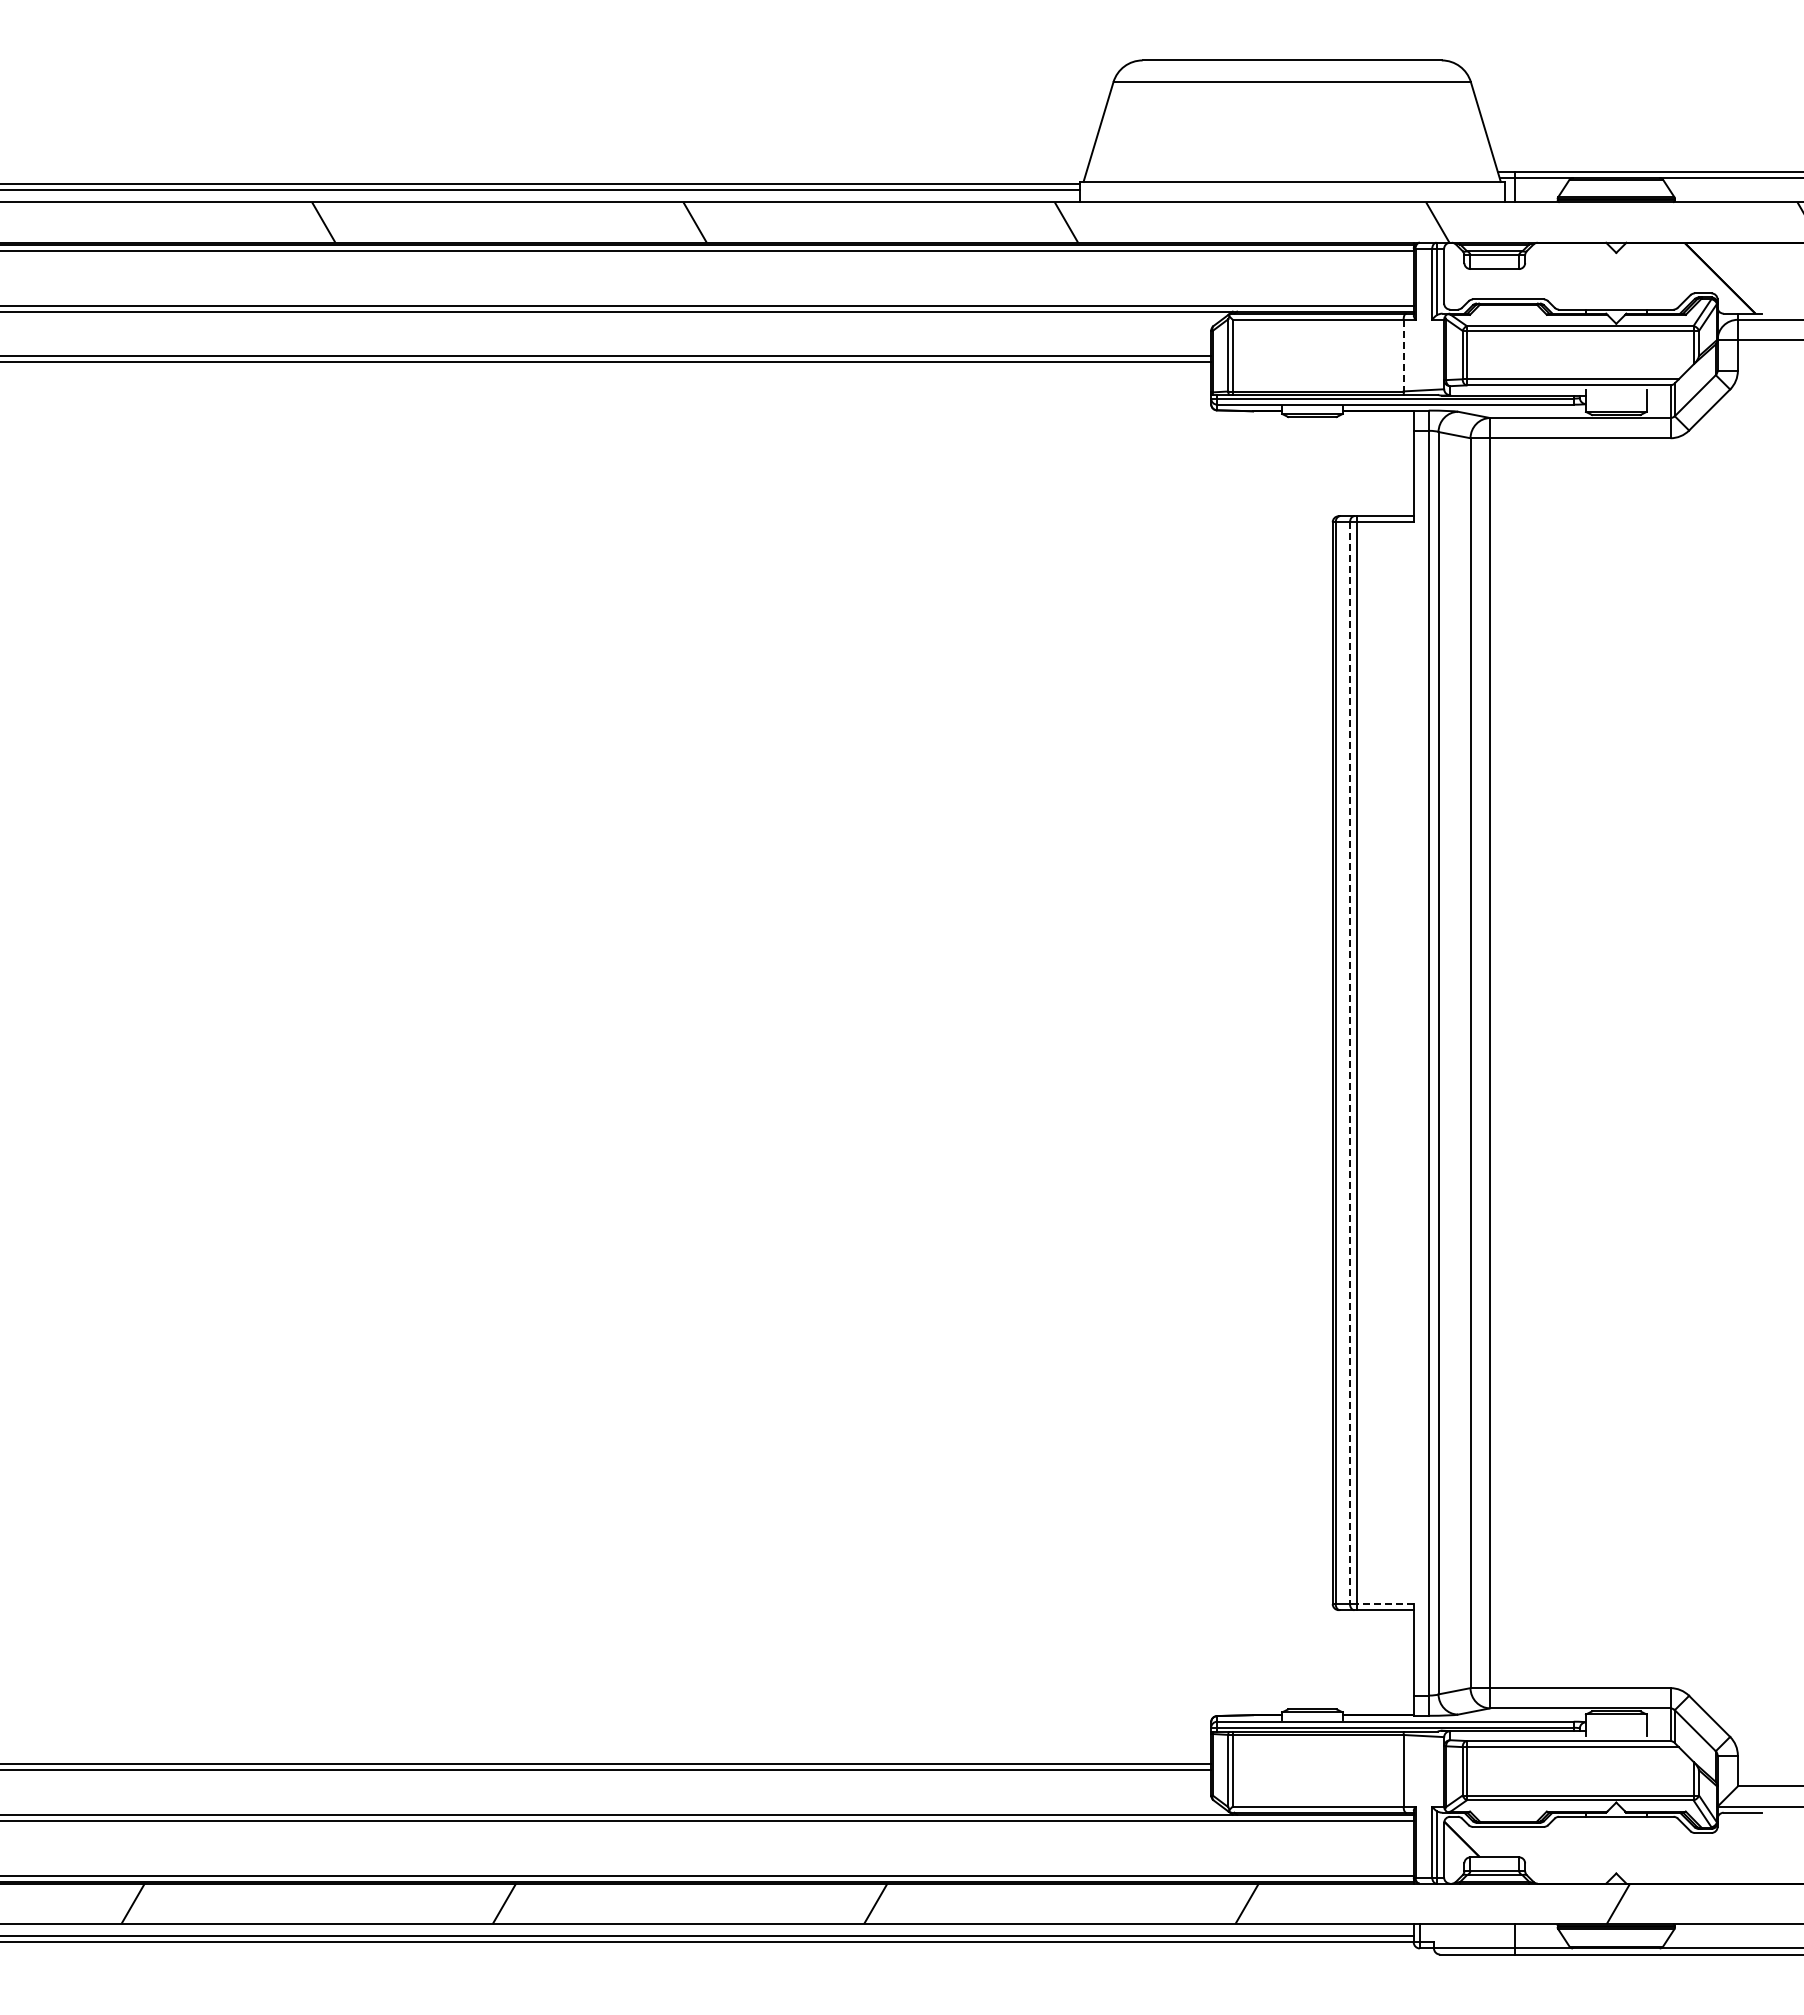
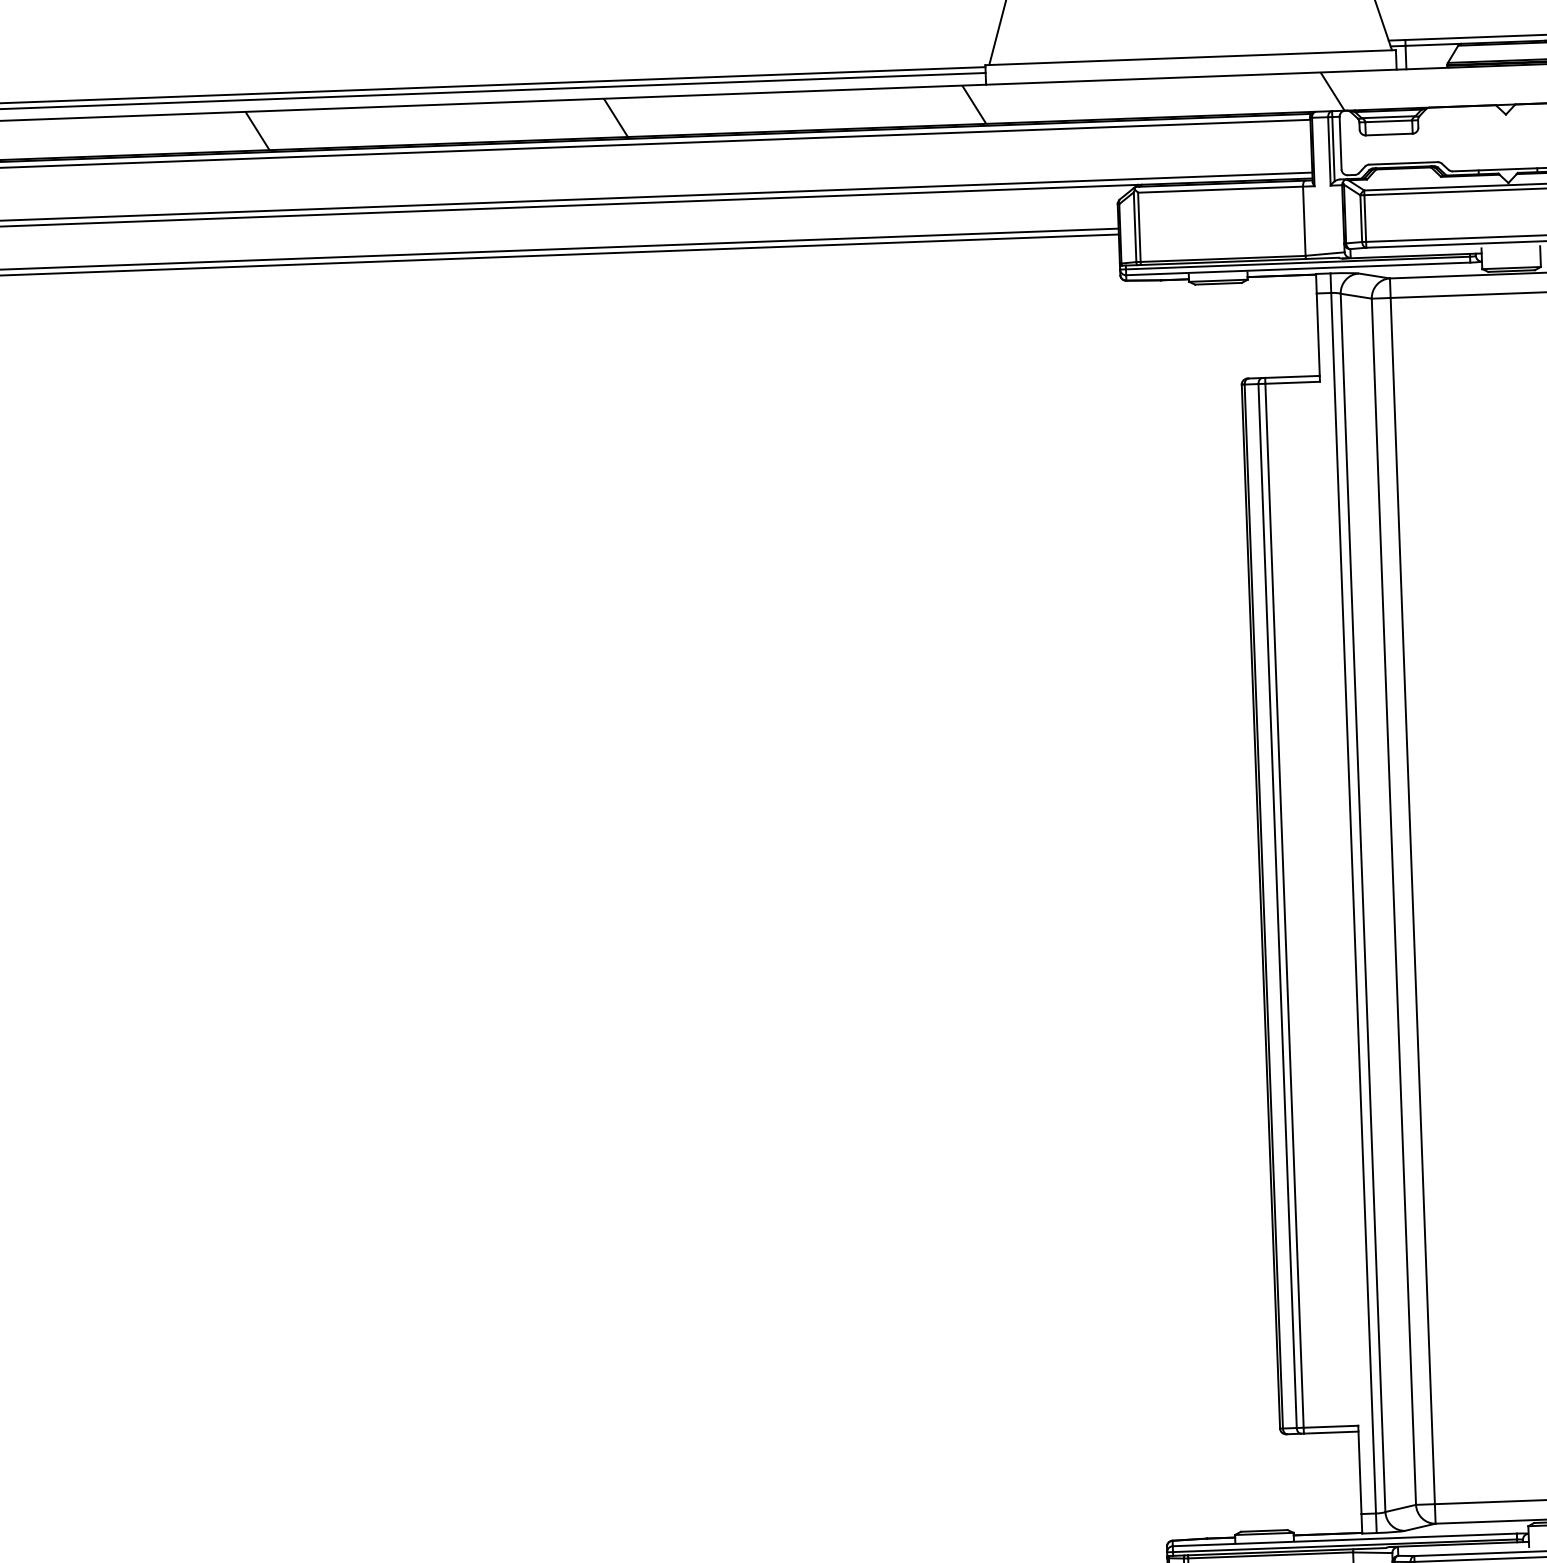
line: (1403, 355) -> (1304, 221), dashed -> solid
line: (1350, 1063) -> (1278, 906), dashed -> solid
line: (1384, 1604) -> (1330, 1427), dashed -> solid

